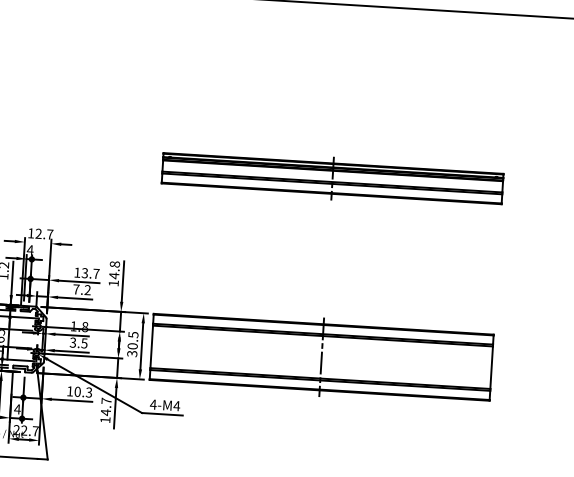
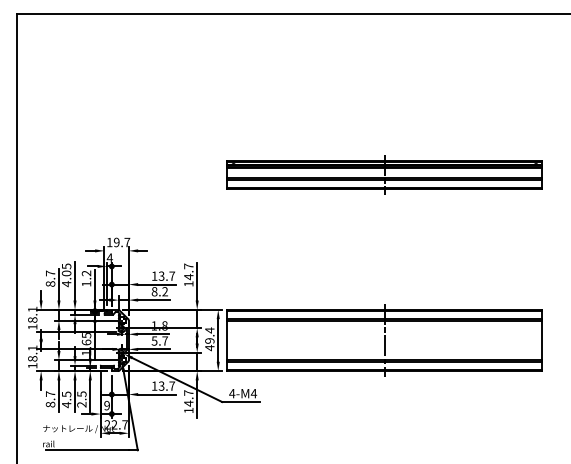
text: (38, 233) -> (116, 242), 12.7 -> 19.7
text: (114, 264) -> (188, 266), 14.8 -> 14.7
text: (76, 289) -> (154, 291), 7.2 -> 8.2
text: (79, 342) -> (160, 340), 3.5 -> 5.7
text: (132, 344) -> (209, 339), 30.5 -> 49.4
text: (82, 391) -> (166, 385), 10.3 -> 13.7
text: (17, 409) -> (107, 405), 4 -> 9

